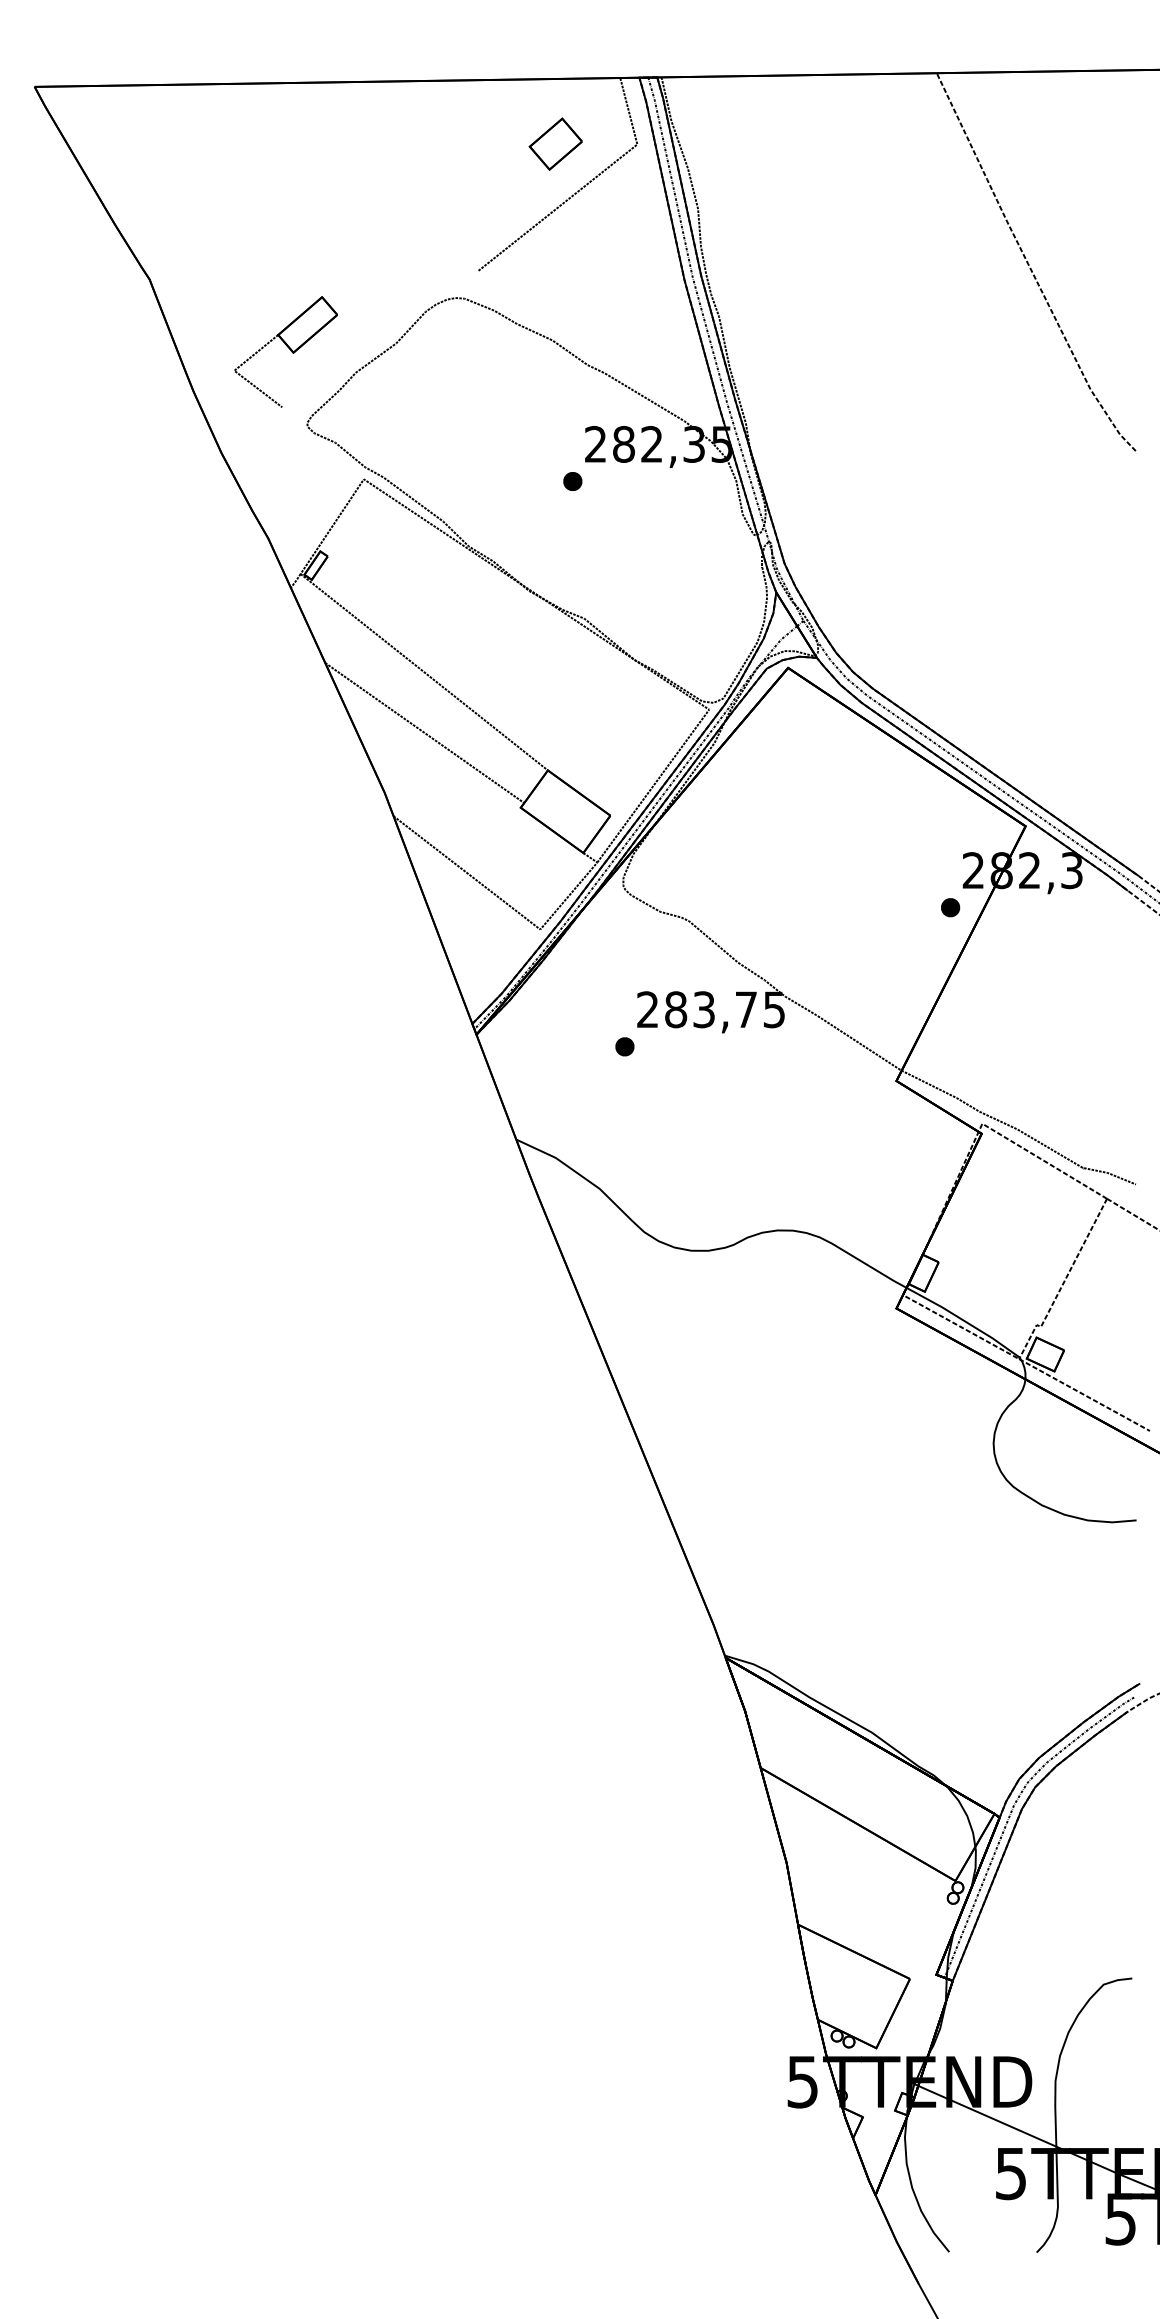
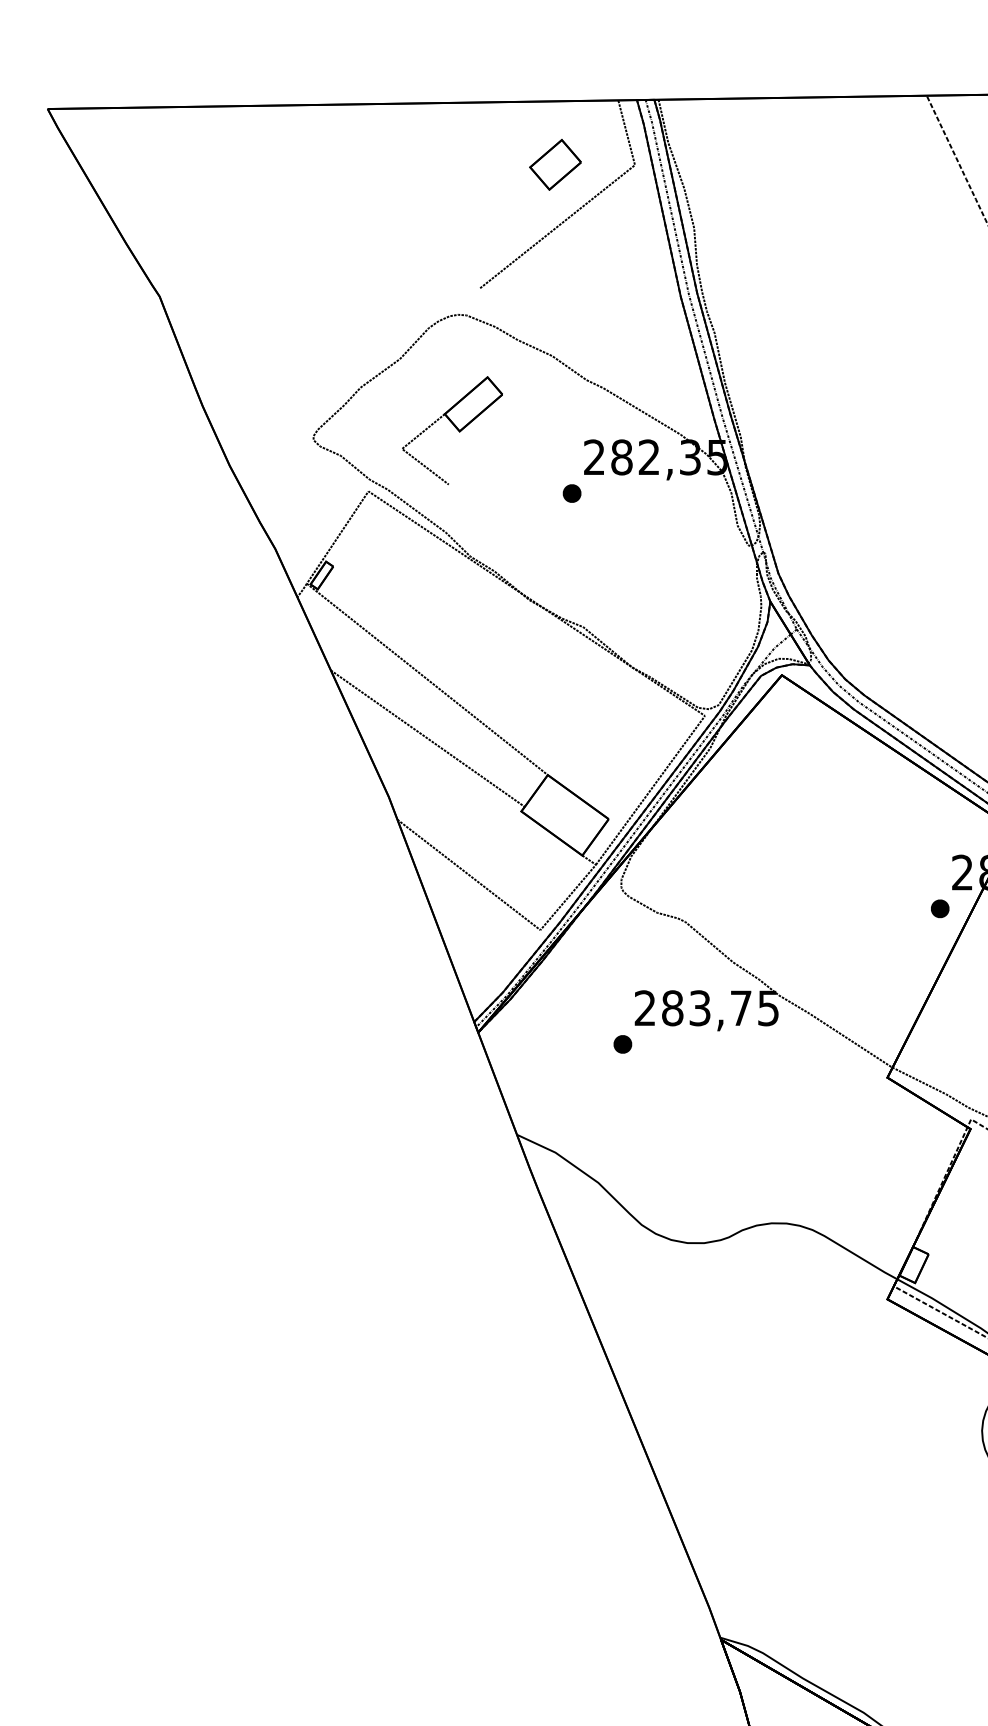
part: (285, 351) -> (451, 430), moved

